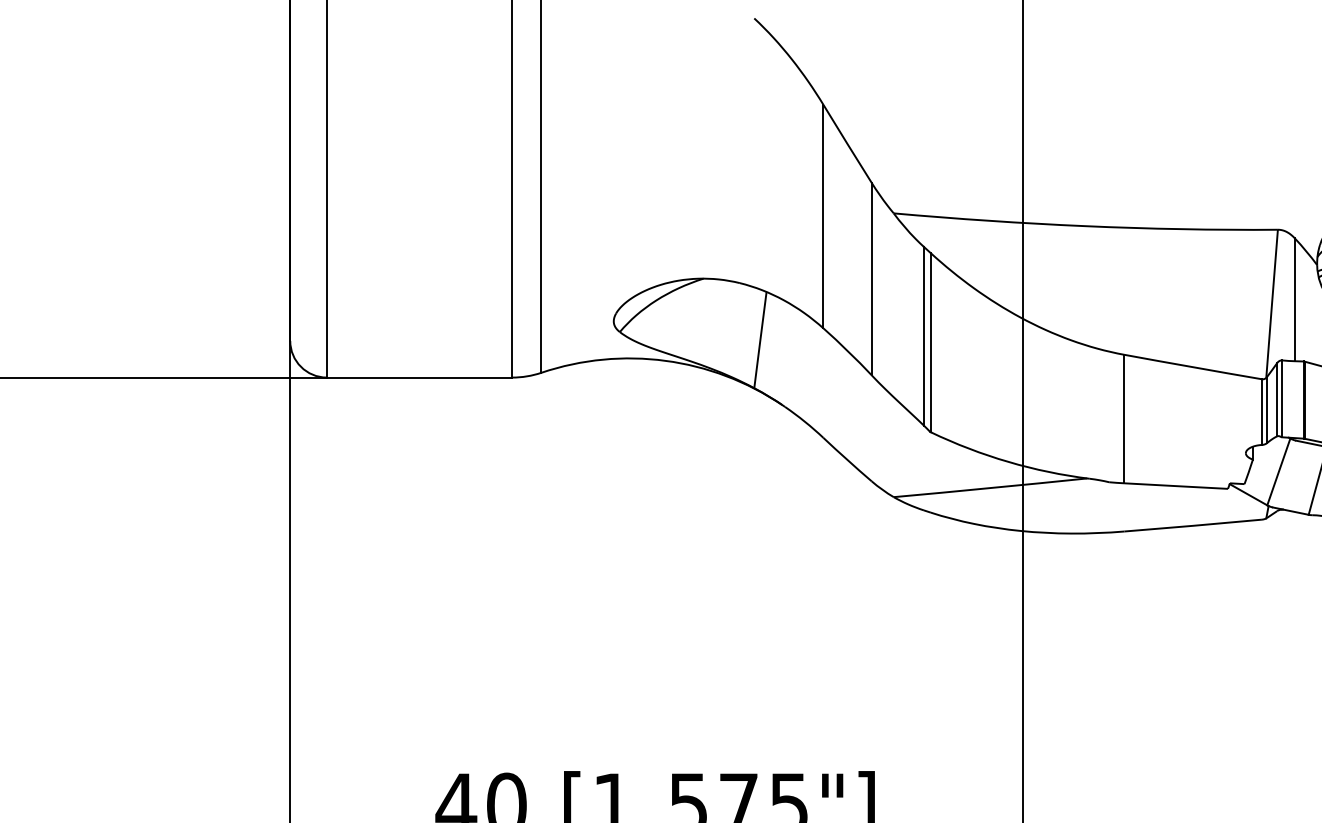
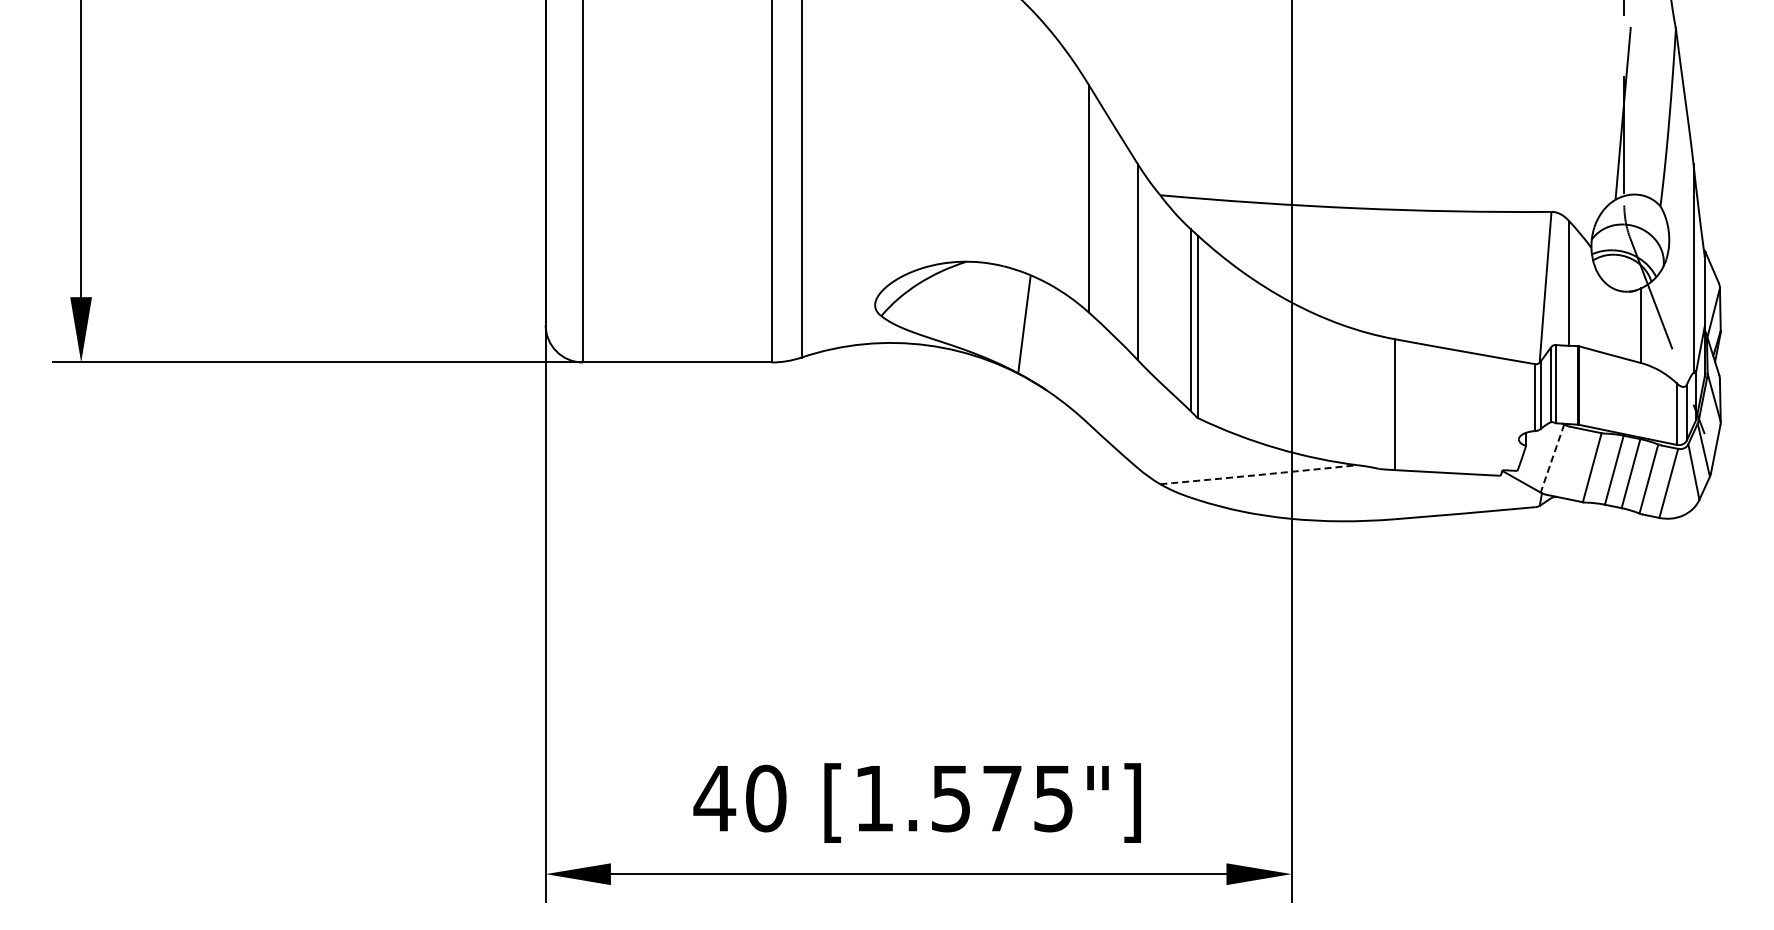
line: (1278, 471) -> (1552, 458), solid -> dashed
arc: (990, 488) -> (1258, 475), solid -> dashed

